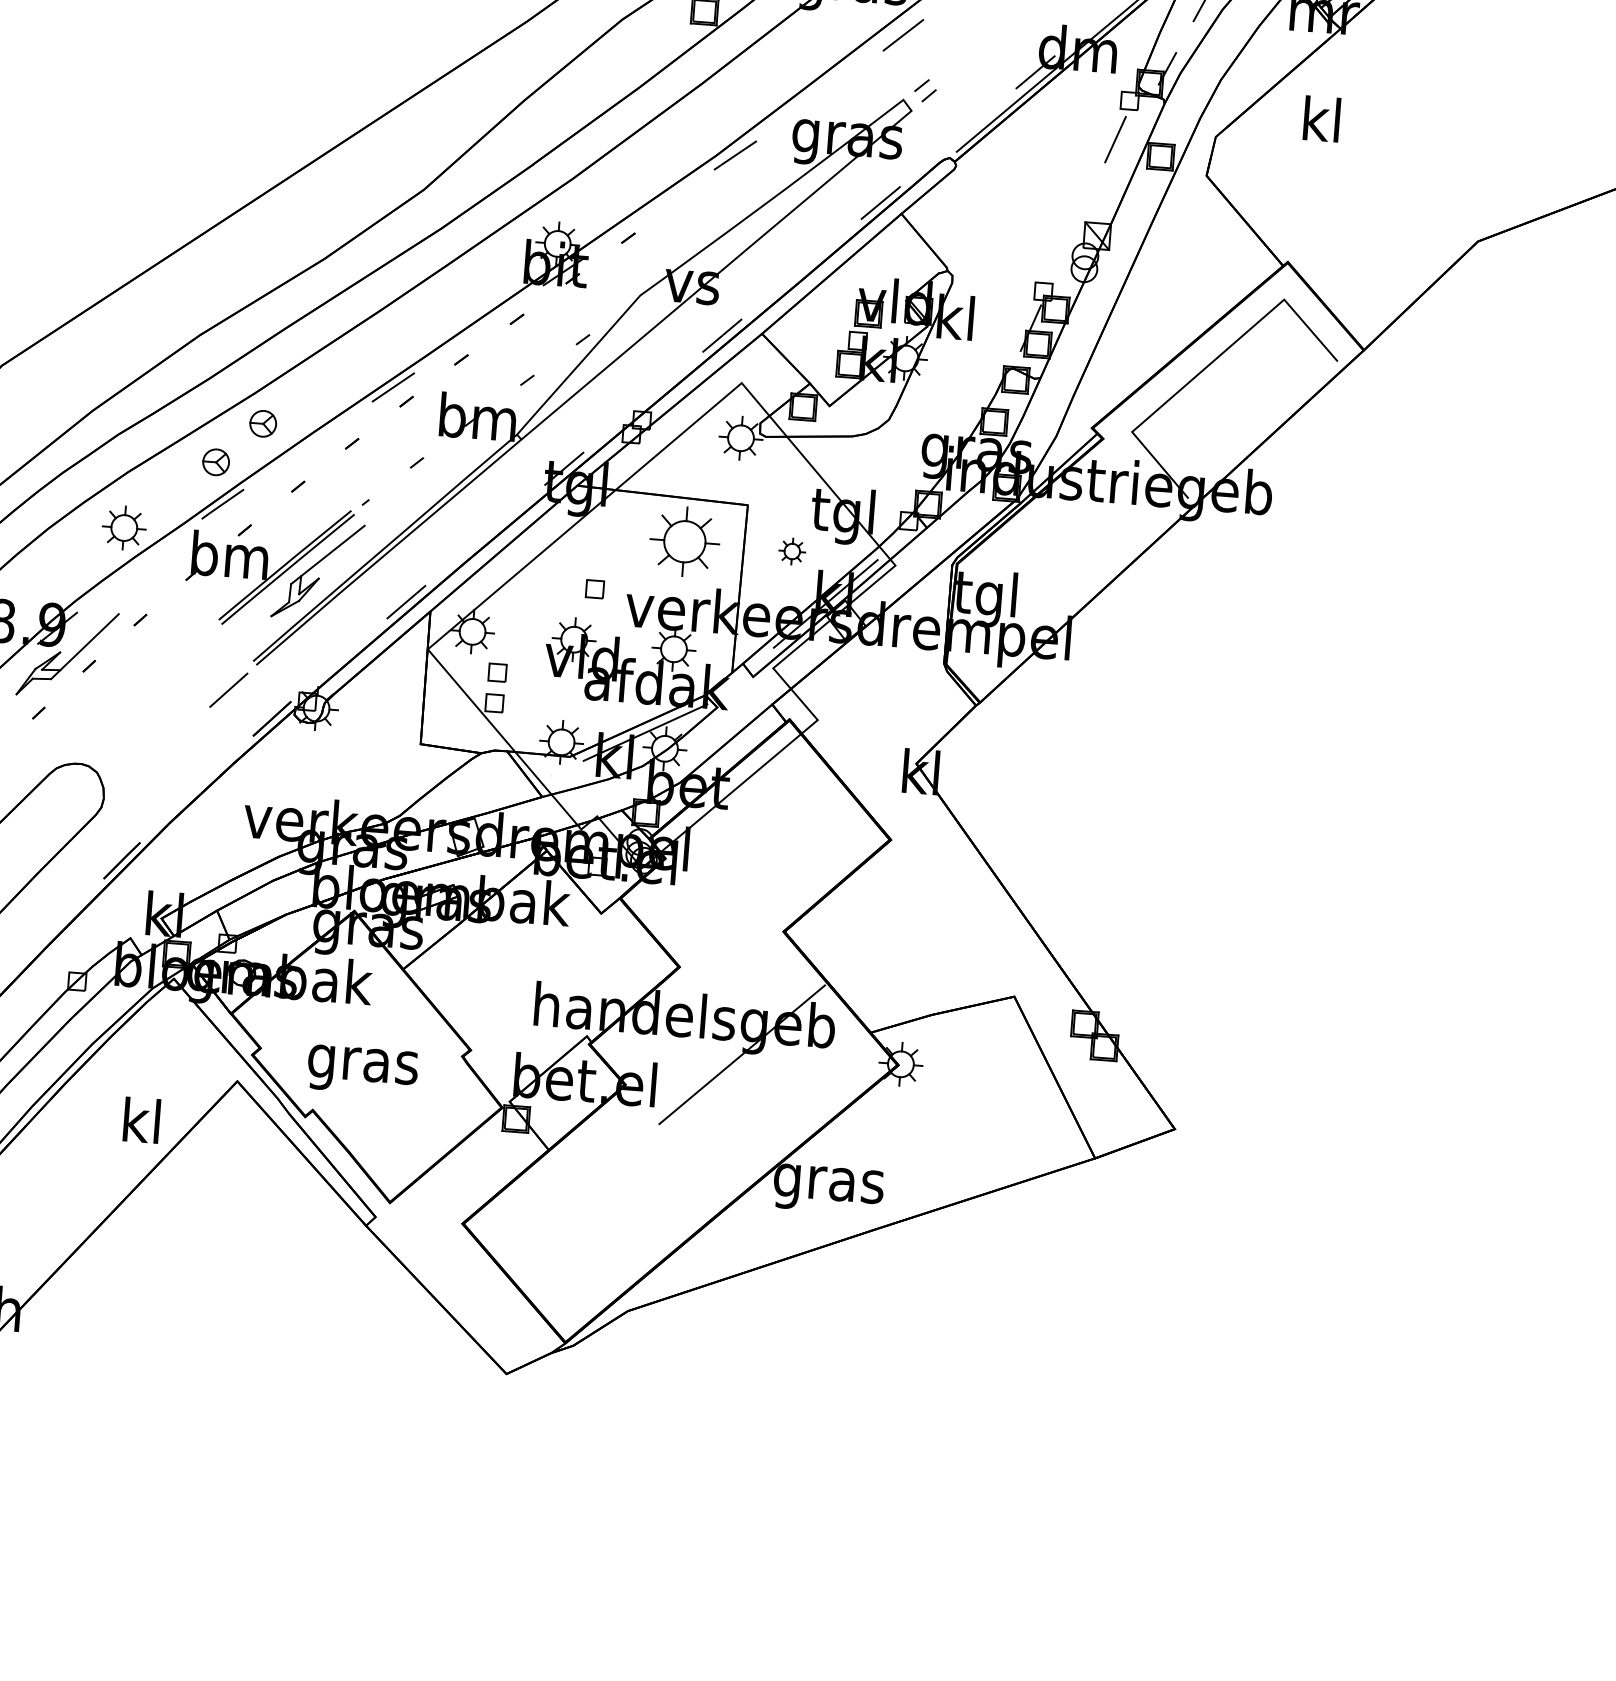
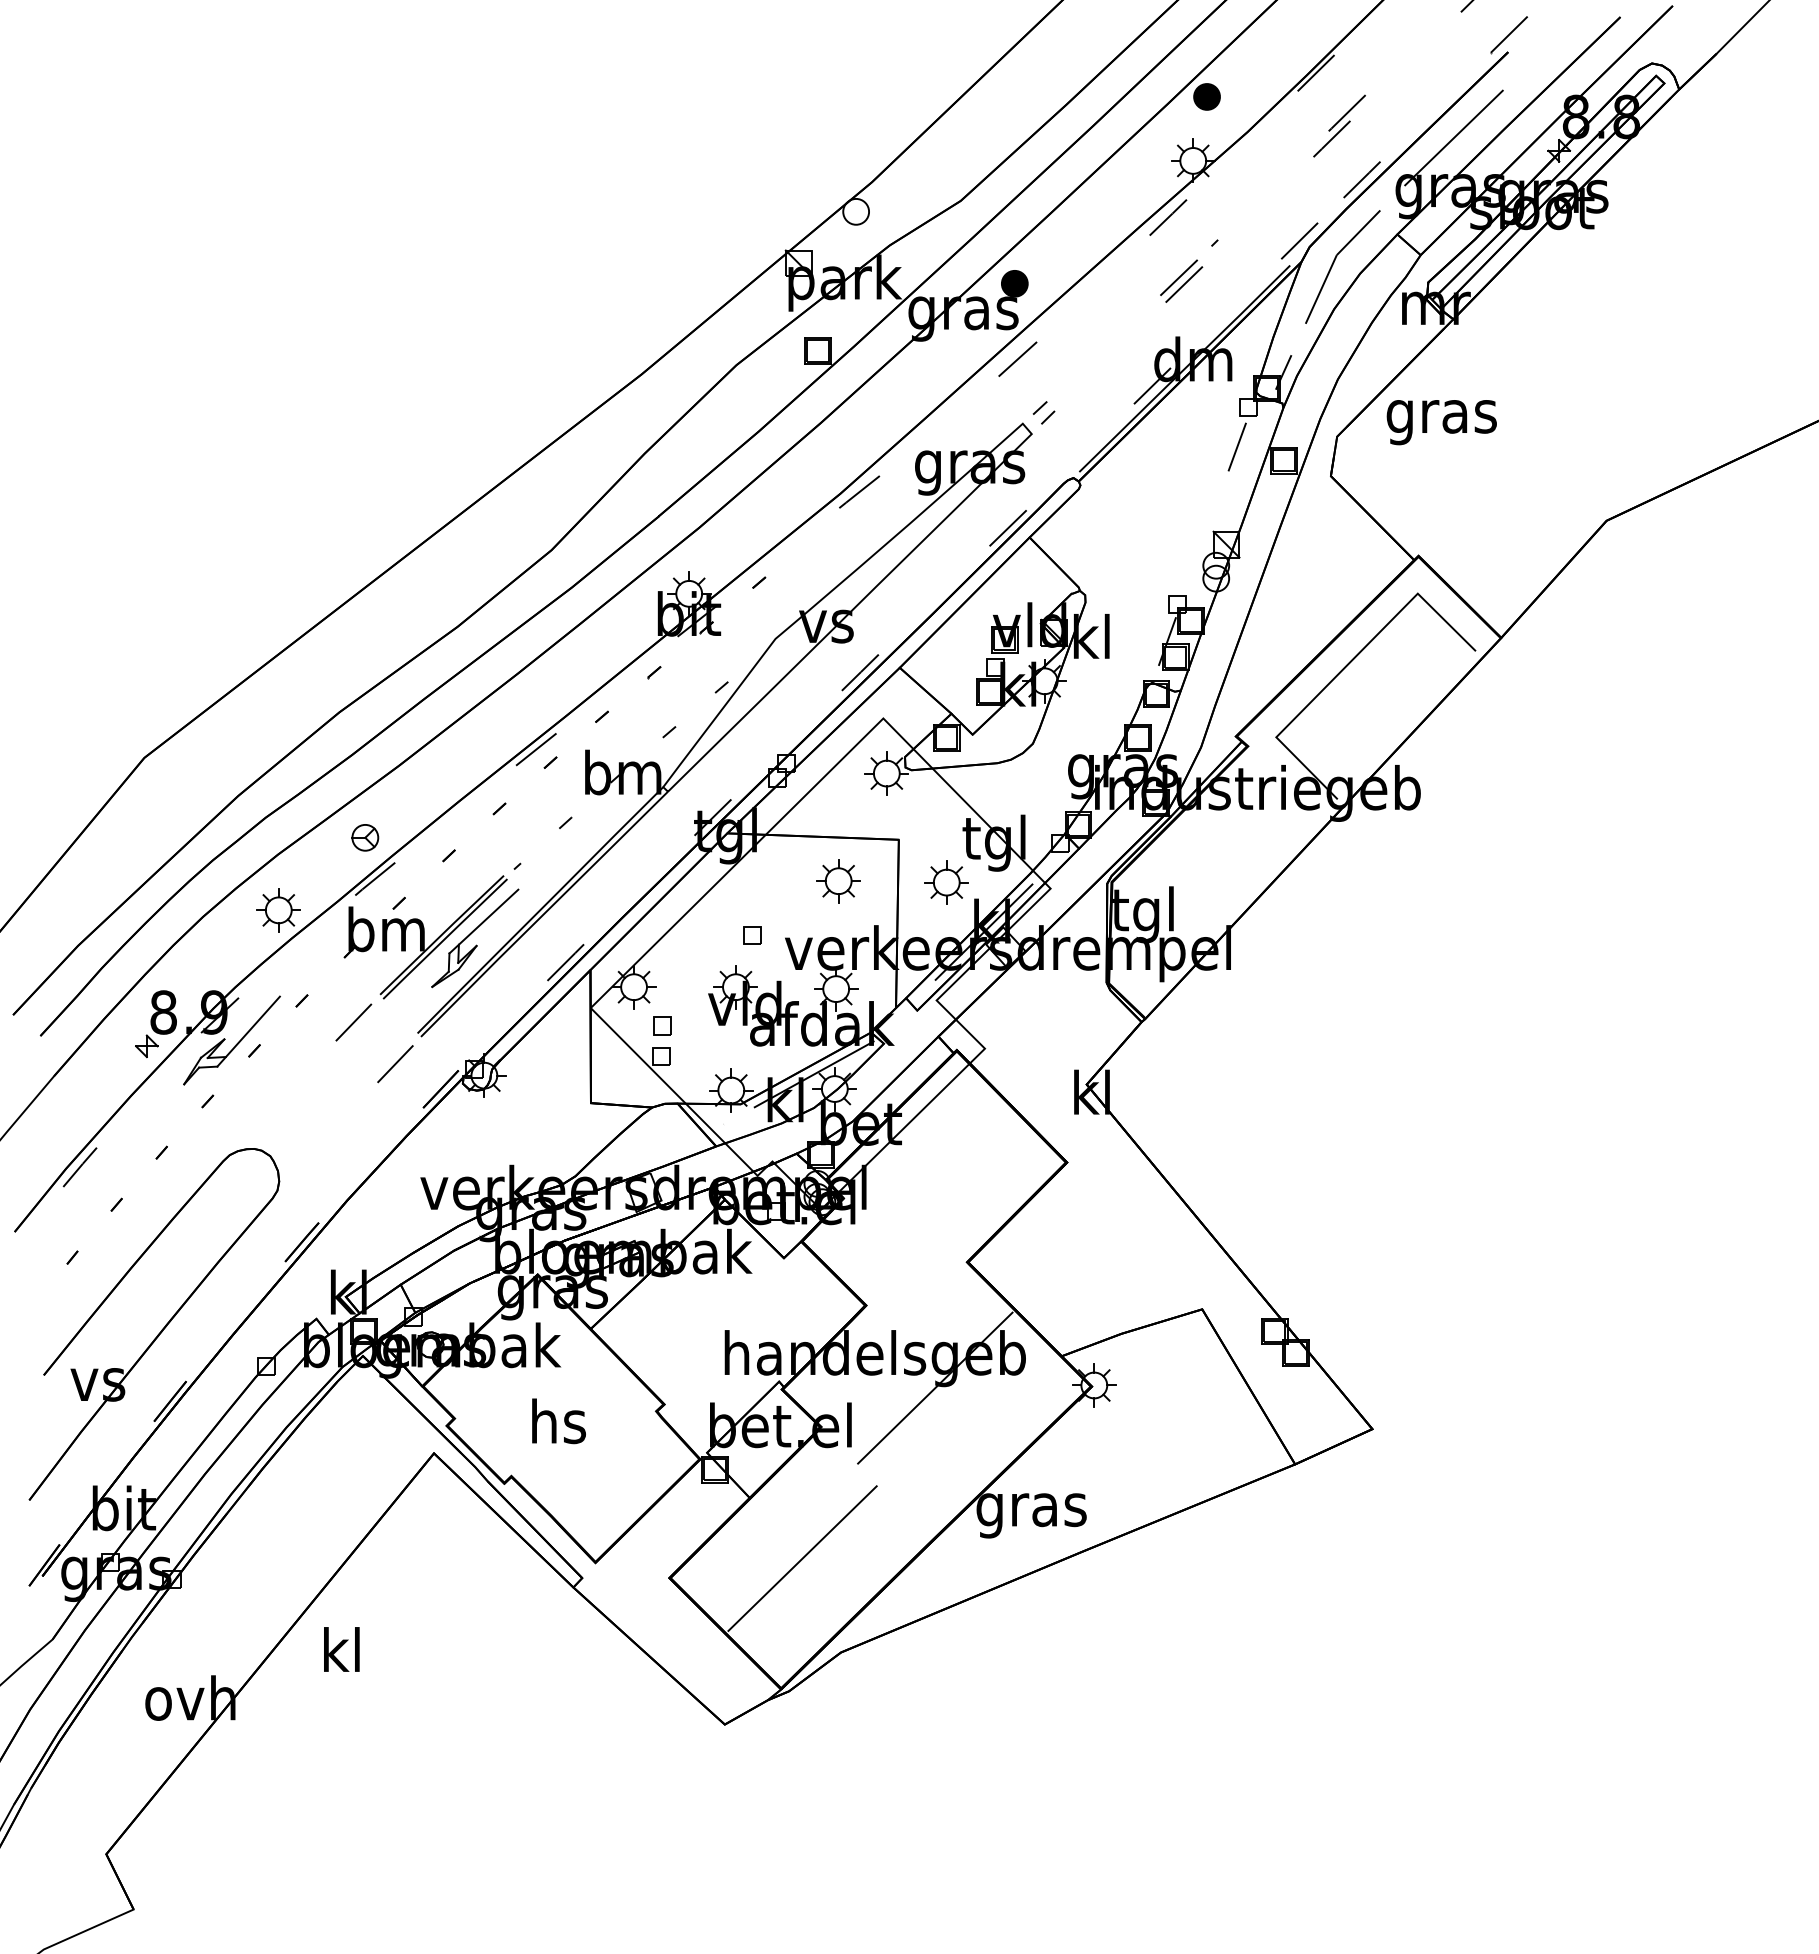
text: (1321, 124) -> (1441, 416), kl -> gras
part: (263, 423) -> (409, 795), removed
part: (684, 542) -> (838, 881), size x0.62
part: (792, 551) -> (946, 882), size x1.67
line: (190, 645) -> (353, 1022), added
text: (363, 1064) -> (558, 1426), gras -> hs
text: (141, 1120) -> (341, 1649), moved
line: (596, 1214) -> (802, 1558), added

